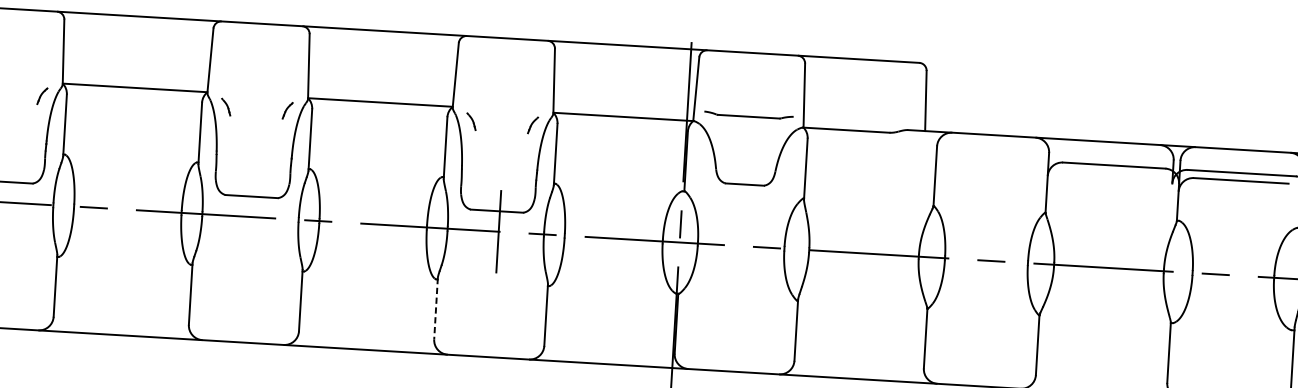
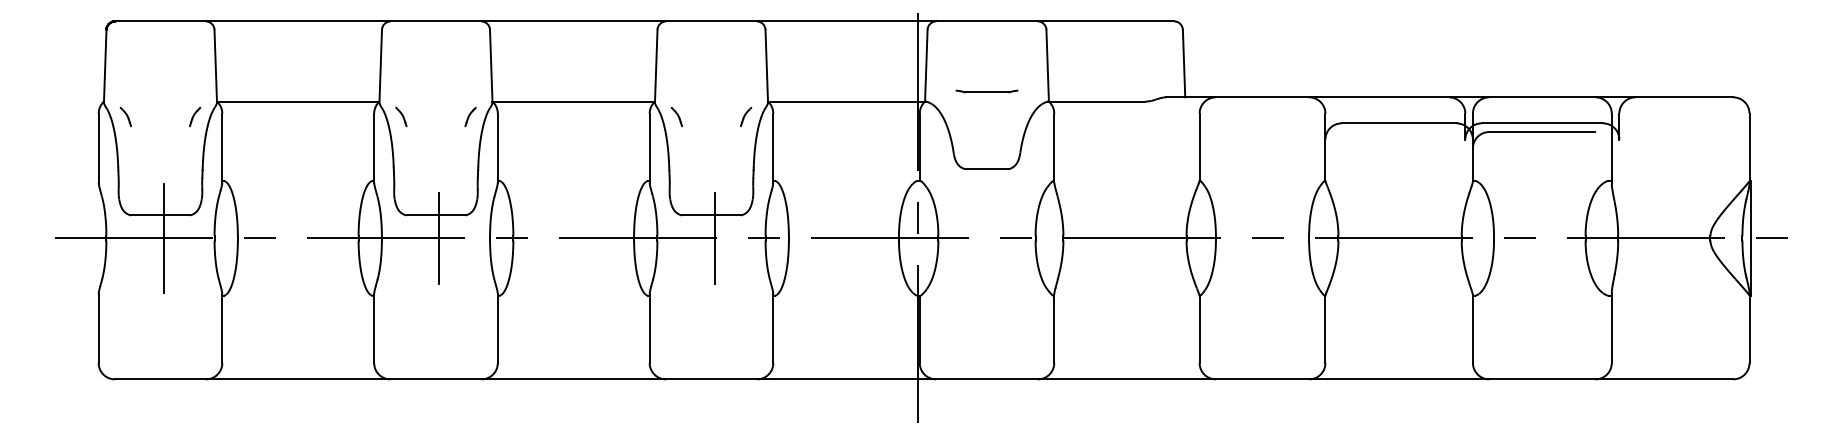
part: (748, 115) -> (986, 91), size x0.62
line: (7, 202) -> (163, 238), added
line: (253, 217) -> (439, 238), added
line: (435, 309) -> (649, 329), dashed -> solid

